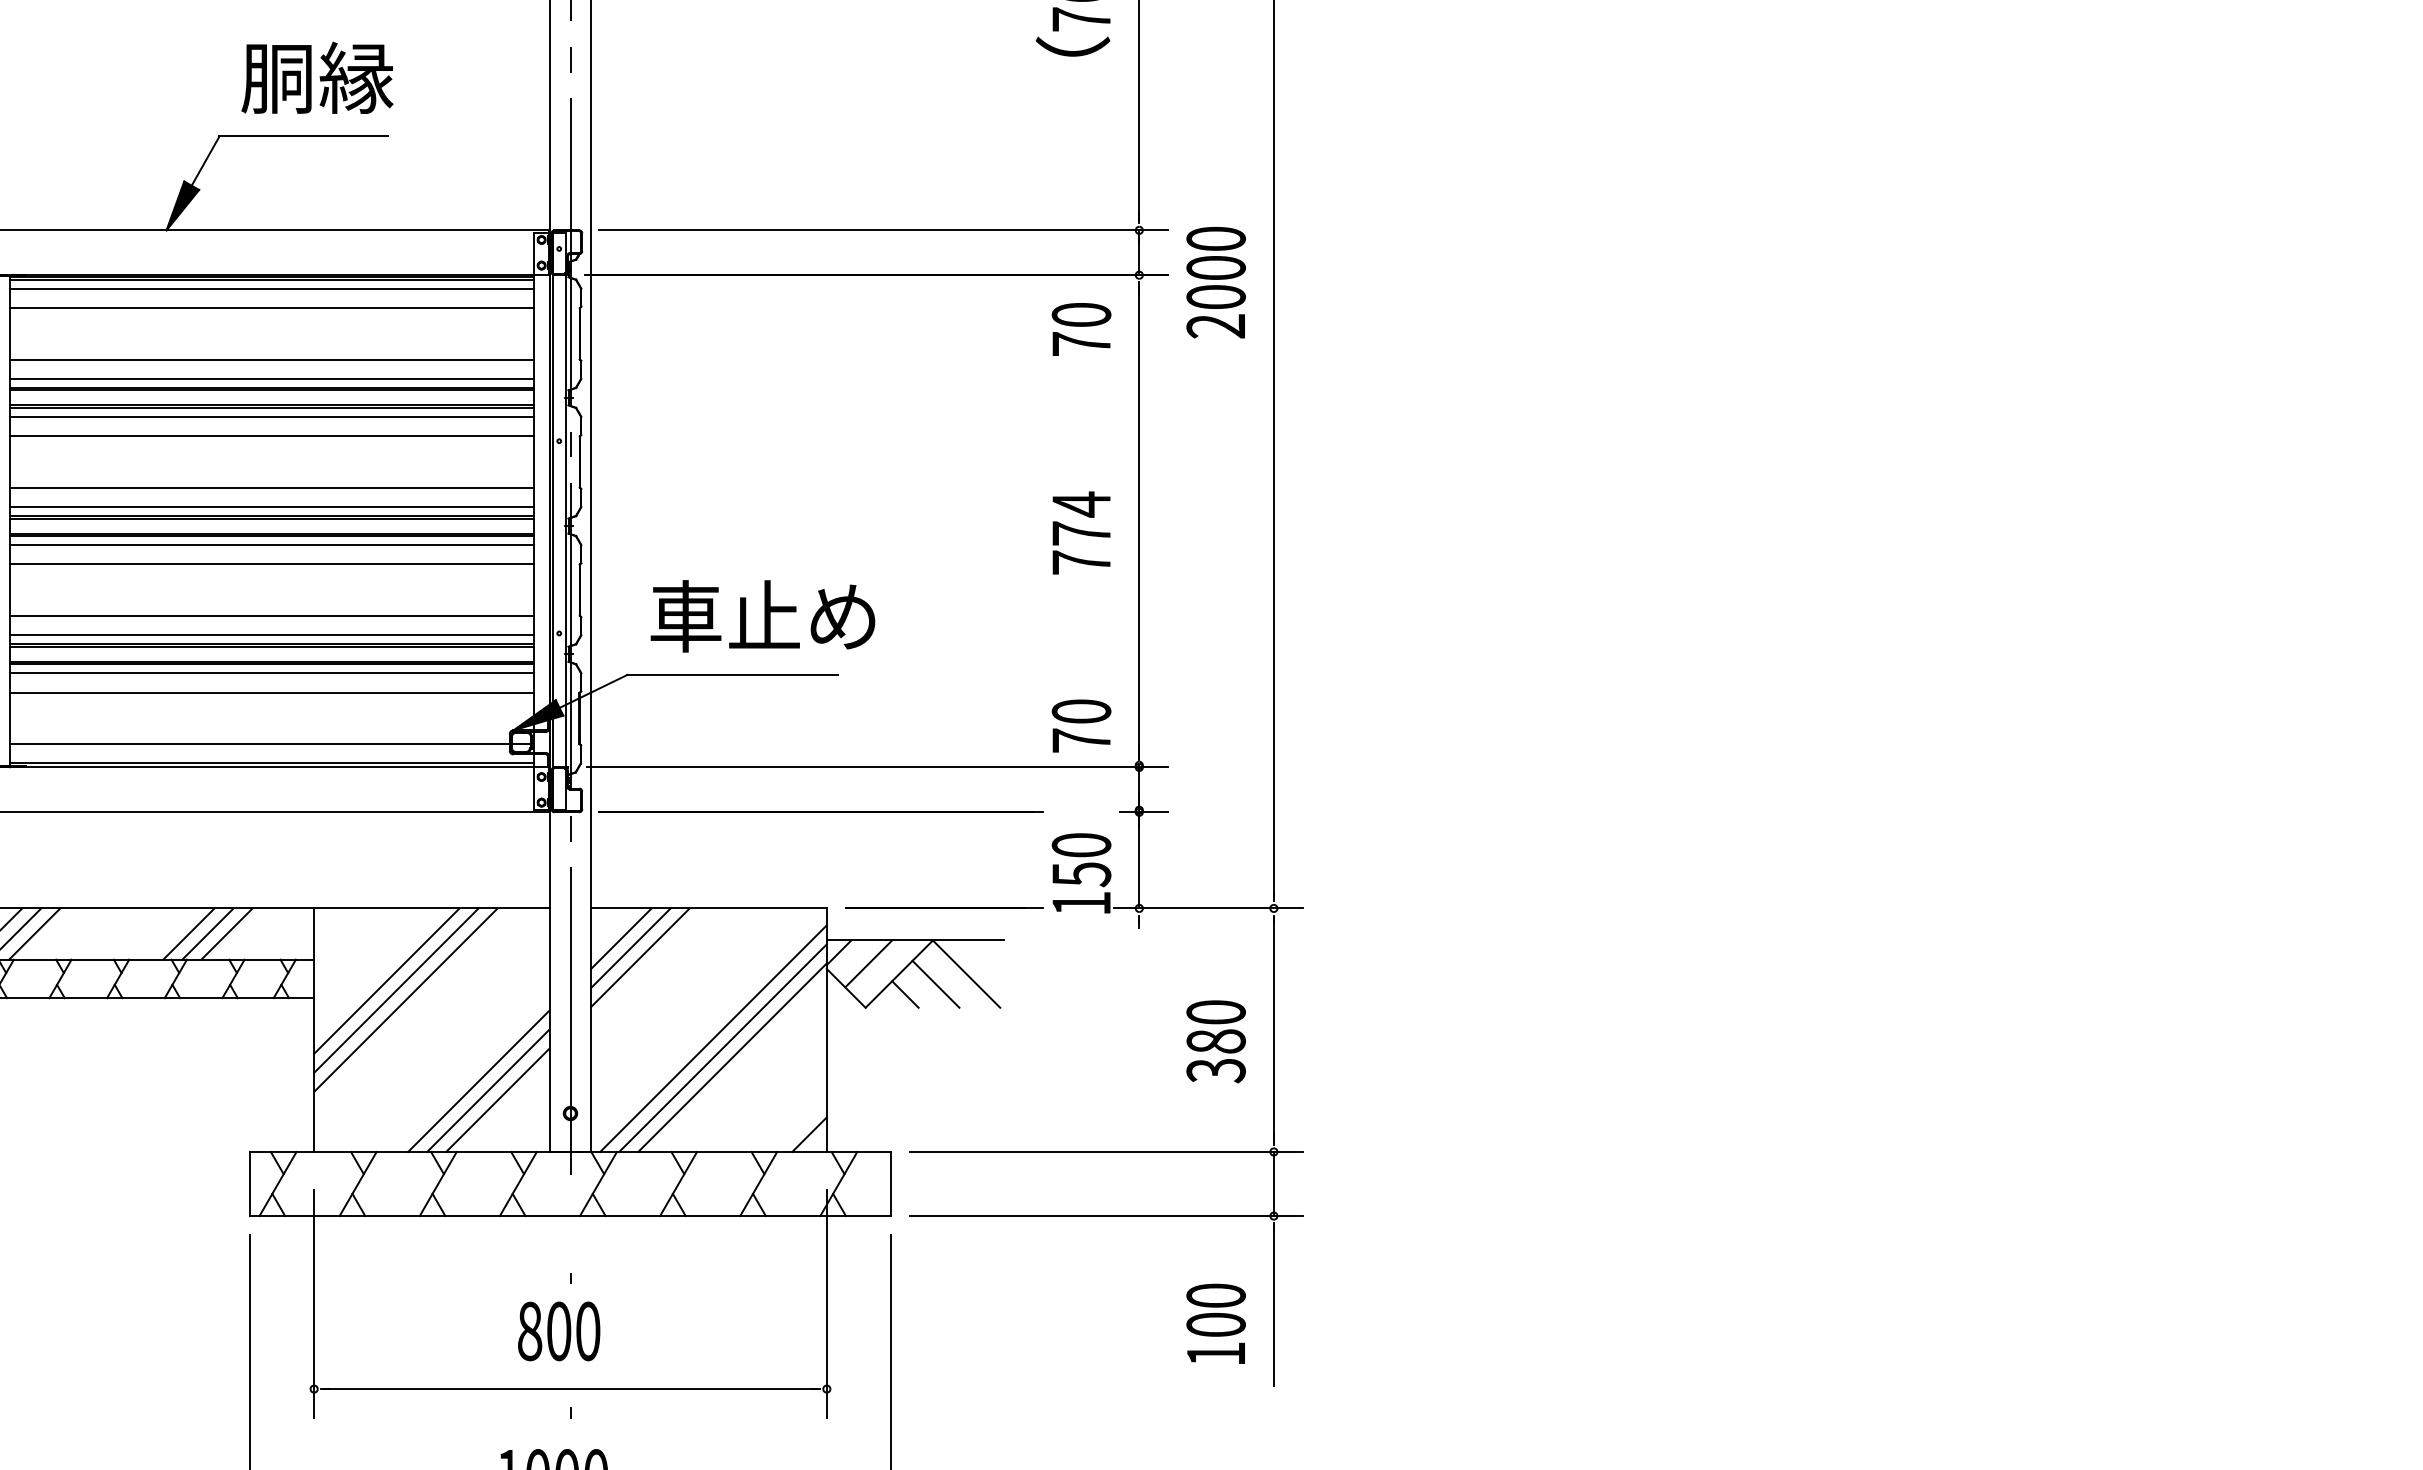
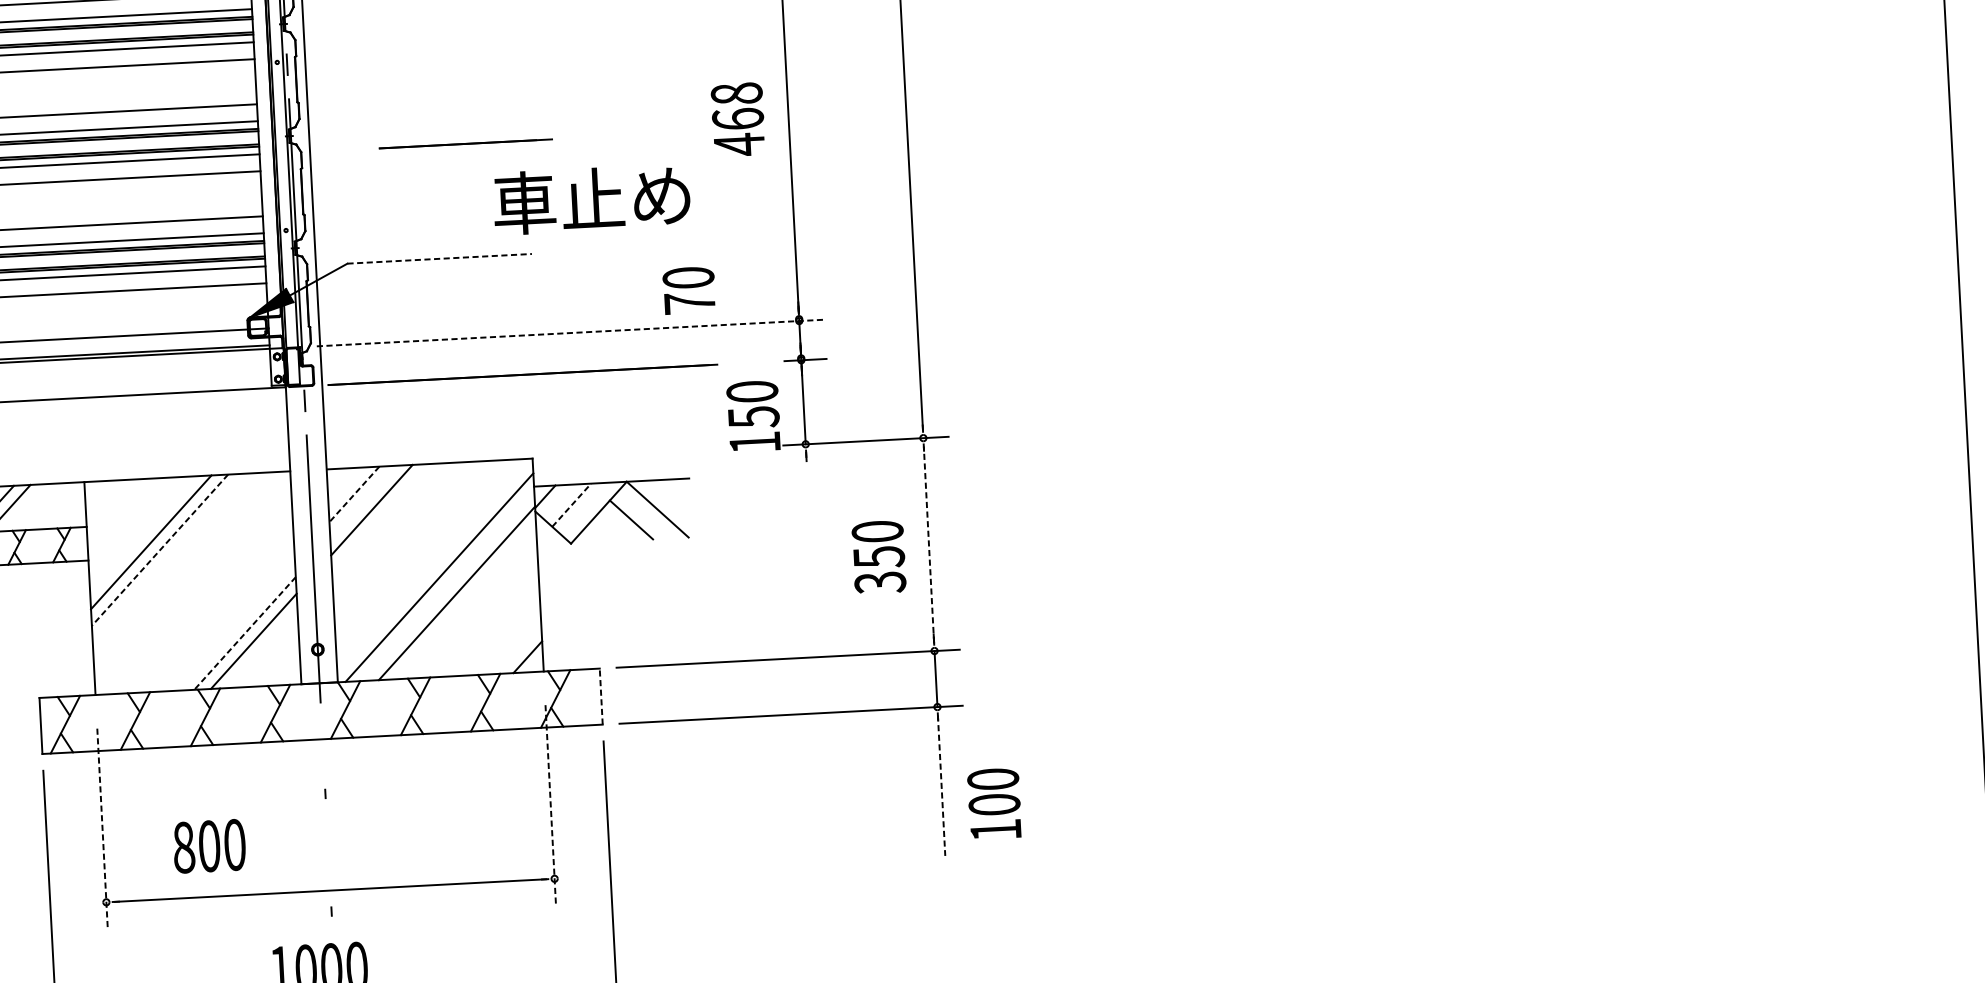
text: (1081, 533) -> (738, 119), 774 -> 468
text: (762, 616) -> (591, 199), moved
line: (733, 674) -> (440, 258), solid -> dashed
text: (1081, 725) -> (689, 290), moved
line: (878, 767) -> (571, 333), solid -> dashed
line: (944, 907) -> (465, 143), moved
line: (621, 938) -> (354, 494), solid -> dashed
line: (630, 947) -> (362, 501), removed
line: (869, 963) -> (572, 504), solid -> dashed
line: (396, 991) -> (160, 550), solid -> dashed
line: (905, 994) -> (605, 530), removed
line: (405, 999) -> (168, 557), removed
line: (1273, 1029) -> (928, 544), solid -> dashed
text: (1215, 1041) -> (878, 557), 380 -> 350
line: (722, 1047) -> (447, 584), removed
line: (478, 1080) -> (235, 625), removed
line: (488, 1090) -> (245, 633), solid -> dashed
line: (890, 1183) -> (600, 696), solid -> dashed
line: (314, 1304) -> (102, 828), solid -> dashed
line: (826, 1304) -> (550, 804), solid -> dashed
line: (1273, 1306) -> (941, 786), solid -> dashed
text: (1215, 1323) -> (993, 803), moved
text: (559, 1331) -> (209, 846), moved

